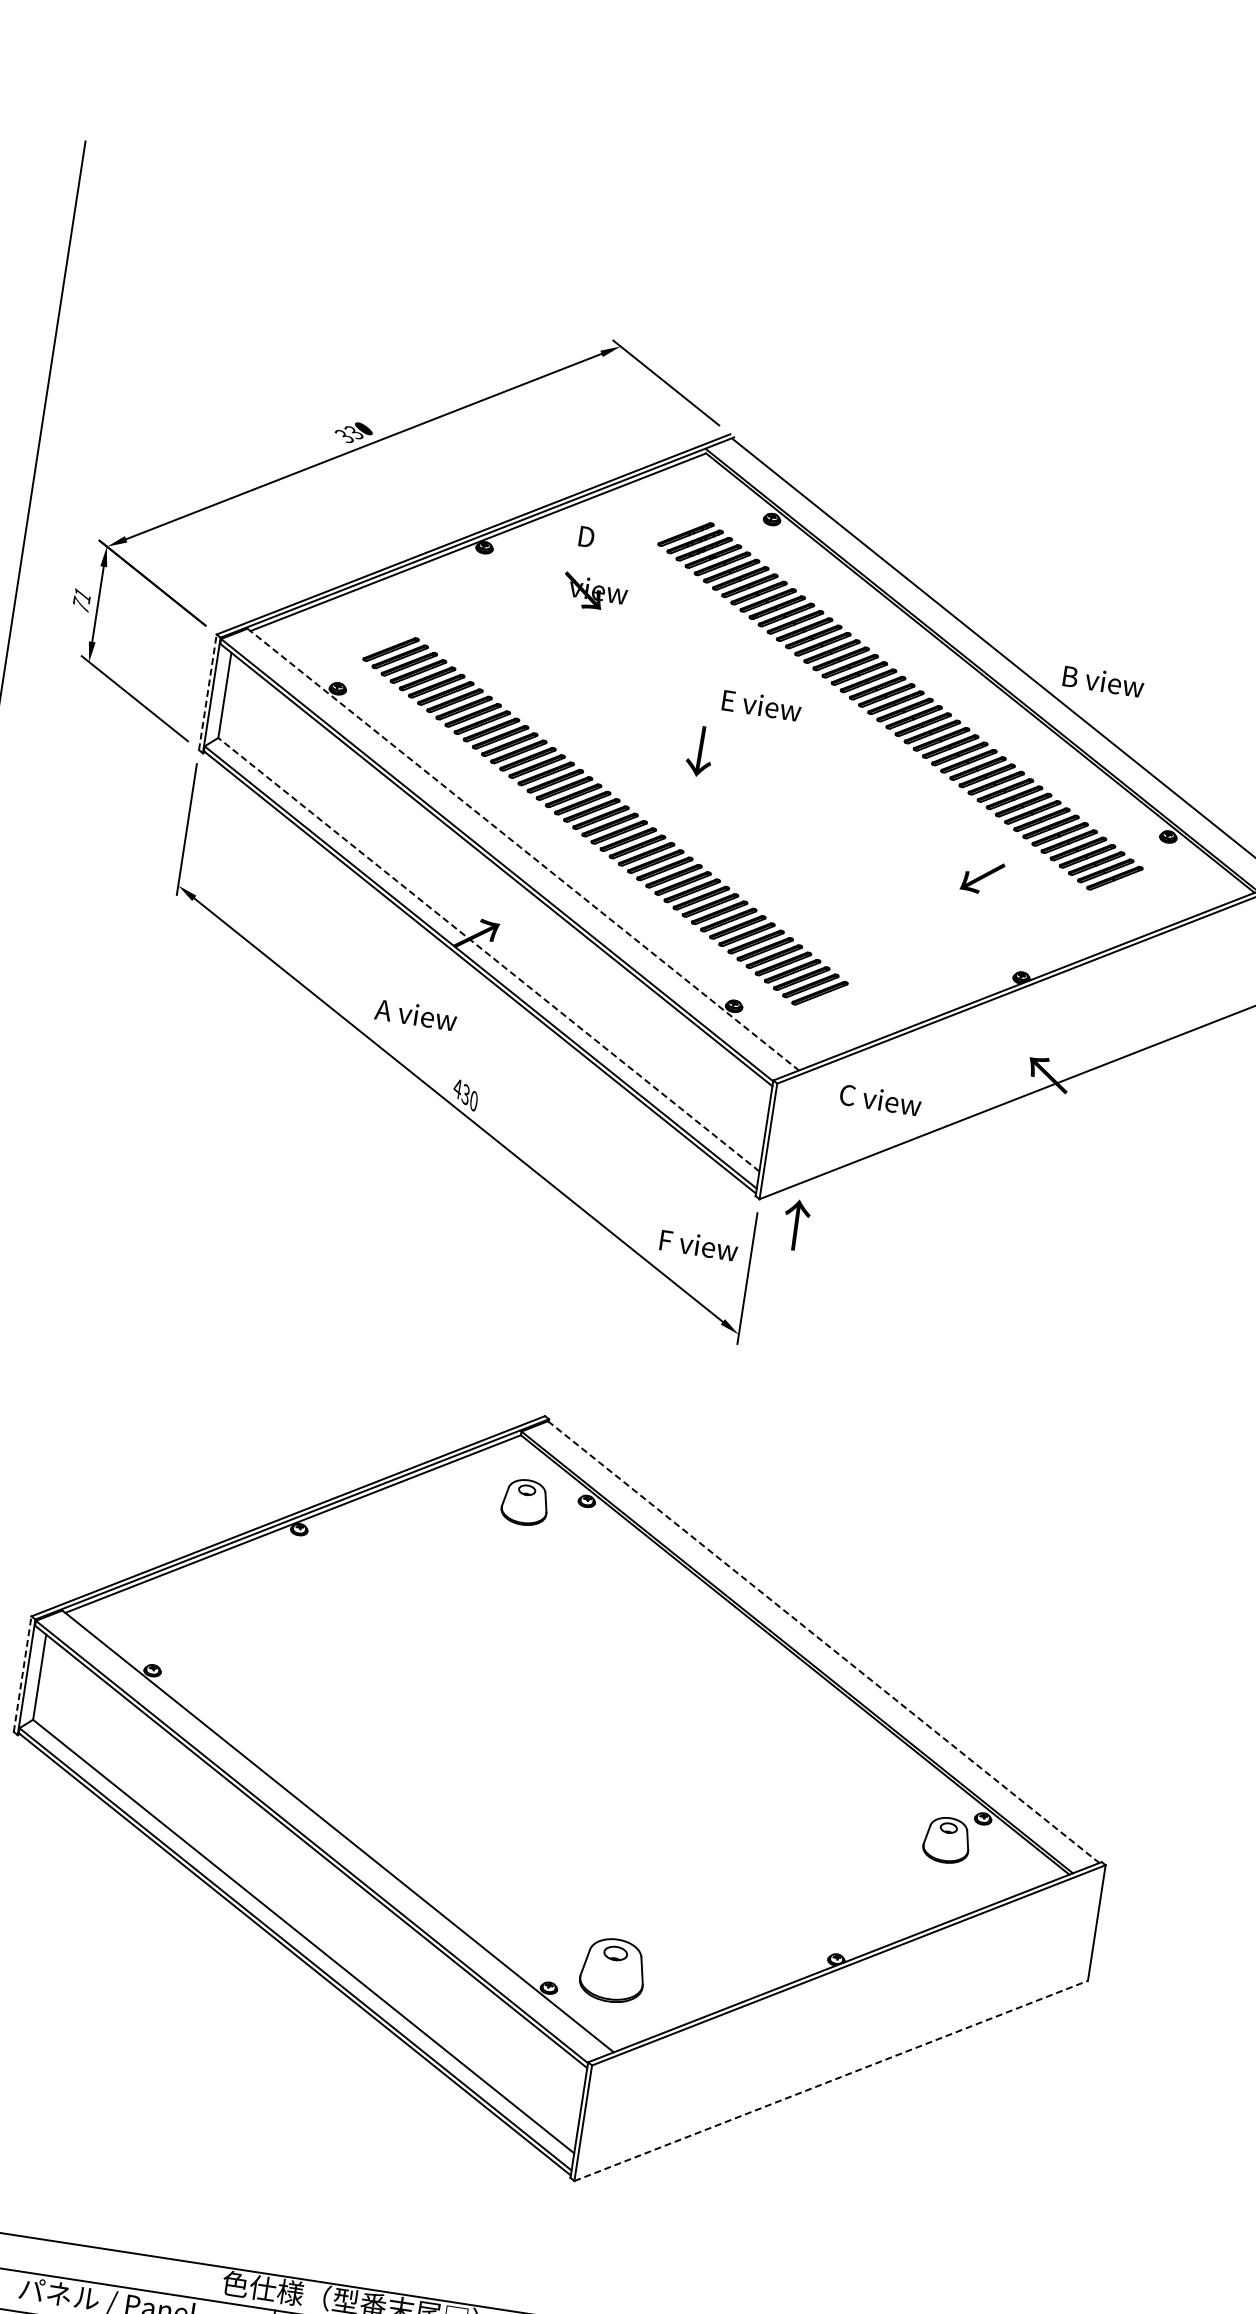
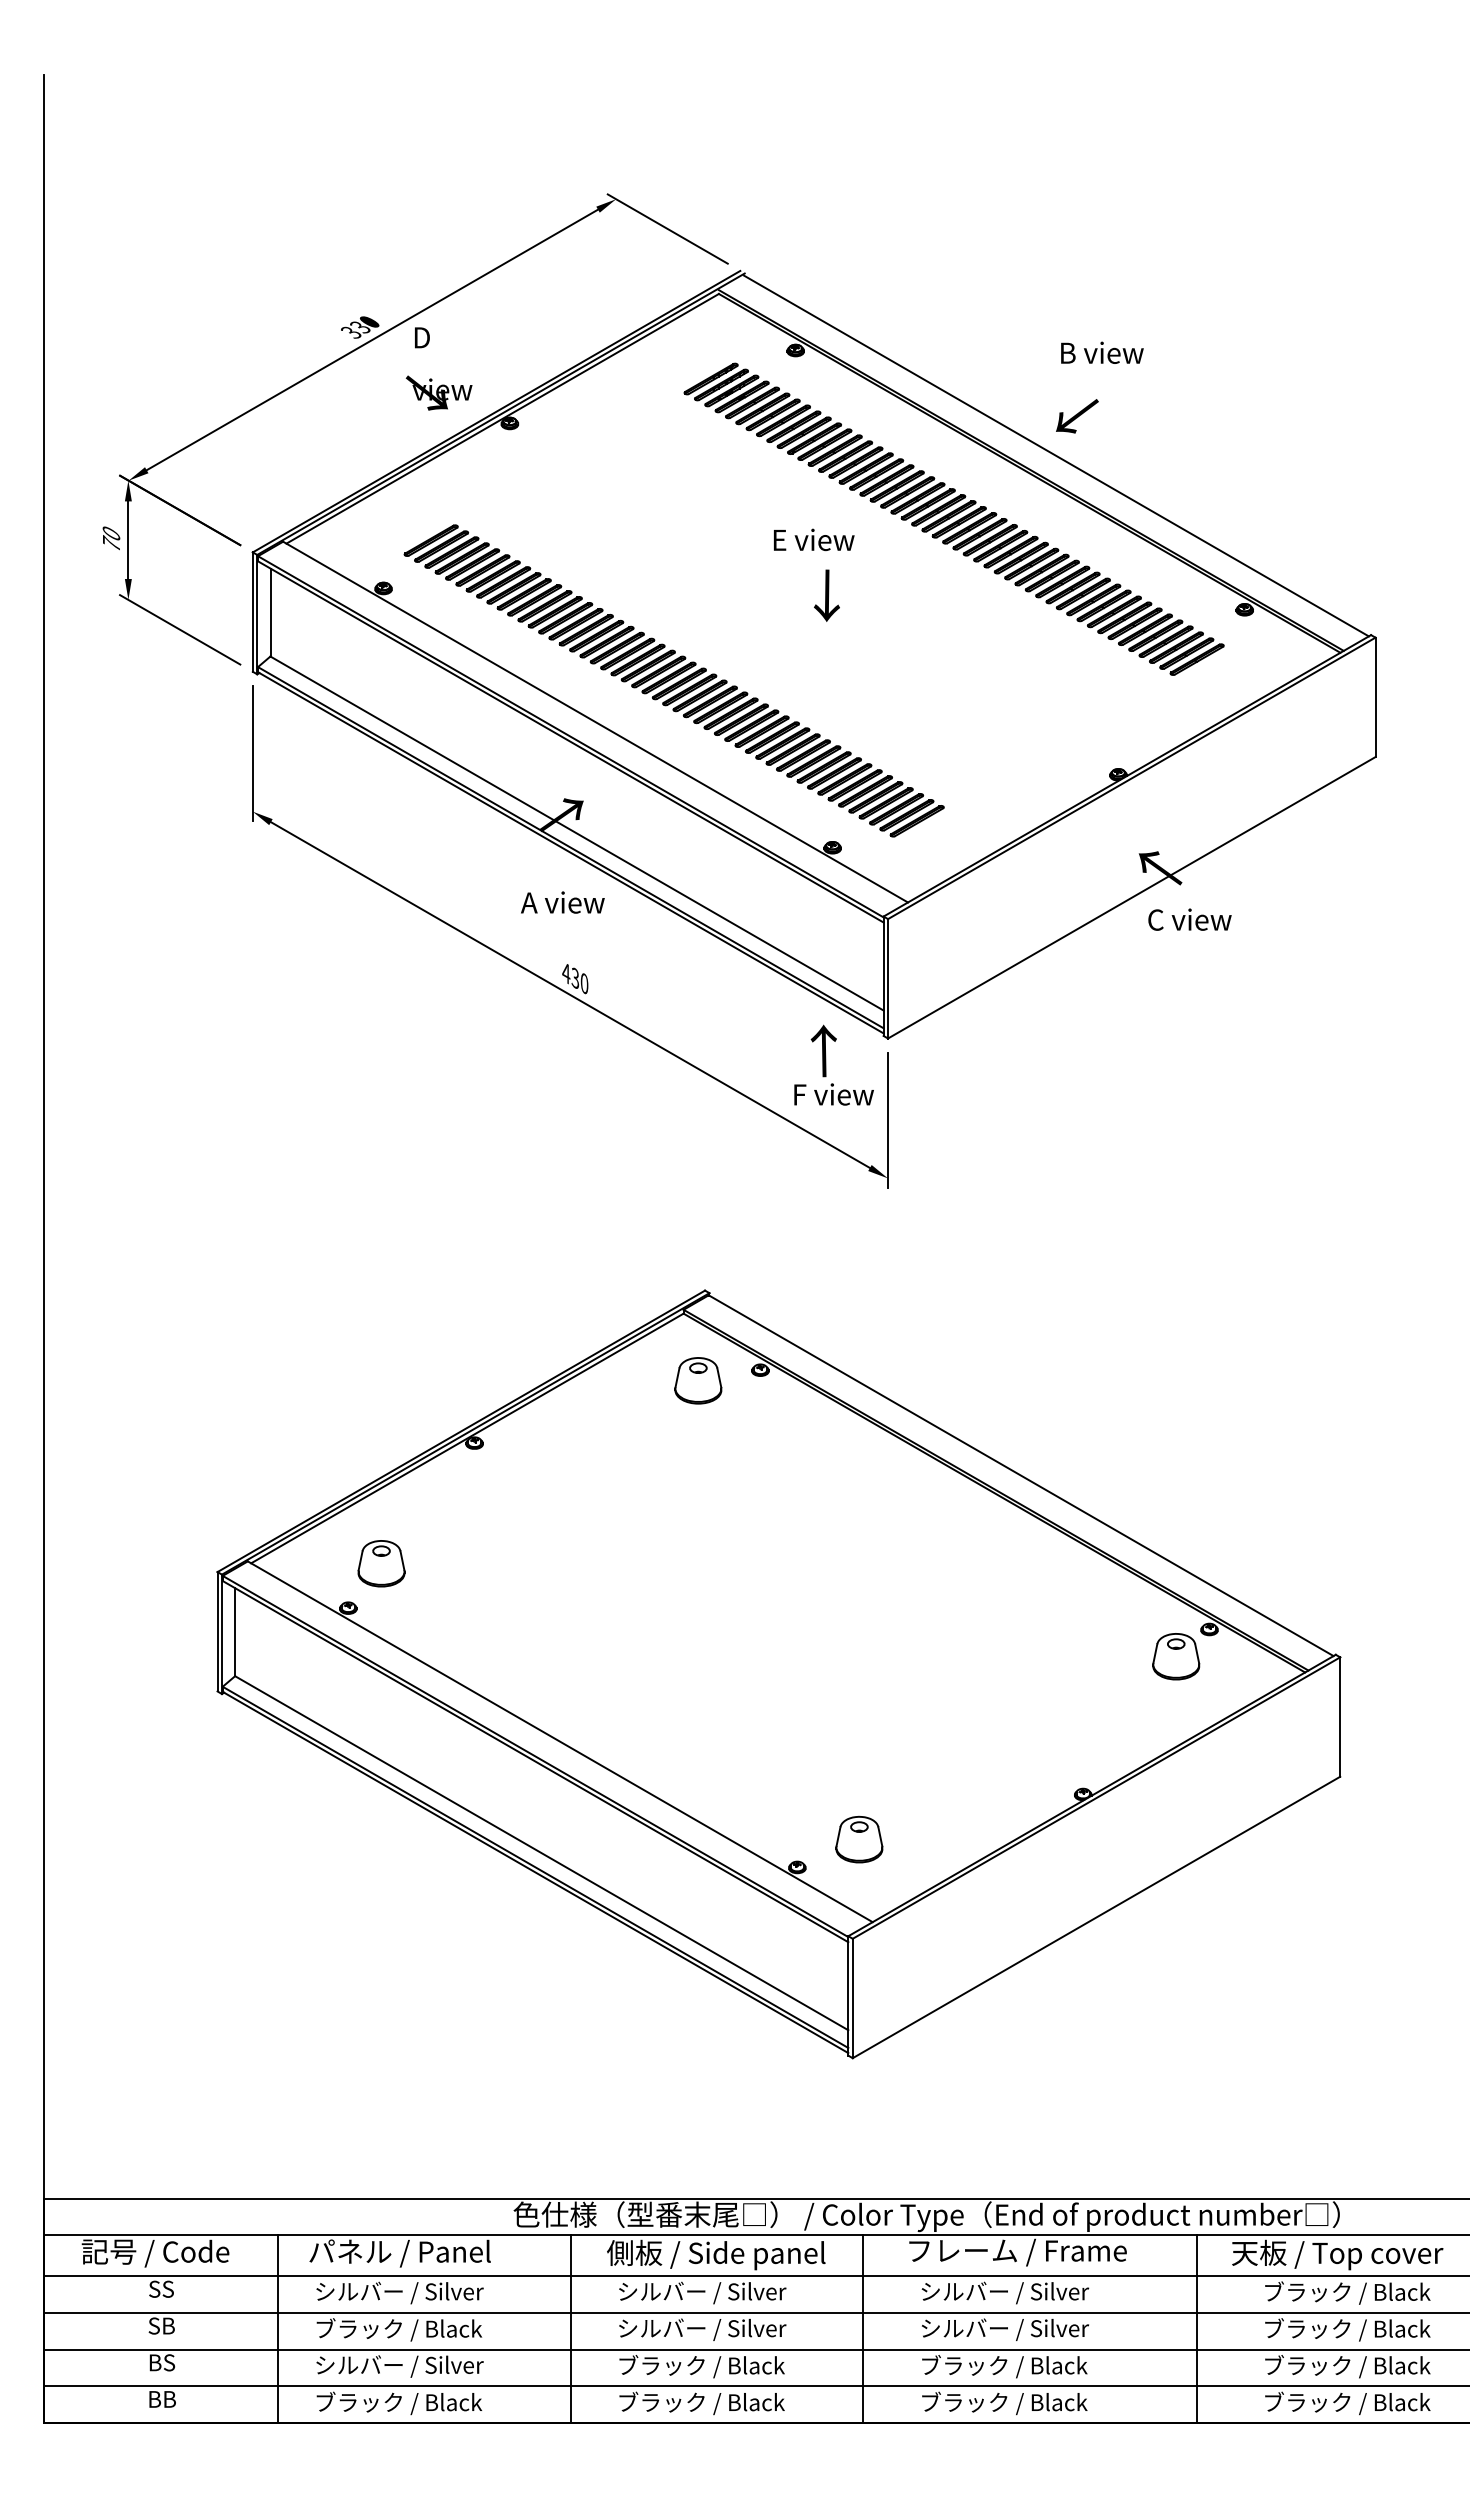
text: (597, 569) -> (438, 368), moved
text: (82, 595) -> (111, 533), 71 -> 70
text: (1103, 681) -> (1102, 352), moved
line: (207, 692) -> (252, 612), dashed -> solid
text: (699, 751) -> (826, 595), moved
line: (523, 849) -> (595, 722), dashed -> solid
text: (982, 877) -> (1077, 416), moved
line: (488, 954) -> (576, 833), dashed -> solid
text: (415, 1014) -> (562, 902), moved
text: (880, 1099) -> (1189, 919), moved
text: (795, 1224) -> (823, 1050), moved
part: (191, 1632) -> (381, 1563), added
line: (824, 1641) -> (1021, 1475), dashed -> solid
line: (22, 1673) -> (217, 1631), dashed -> solid
part: (613, 1970) -> (859, 1839), size x0.71
line: (831, 2080) -> (1096, 1917), dashed -> solid

